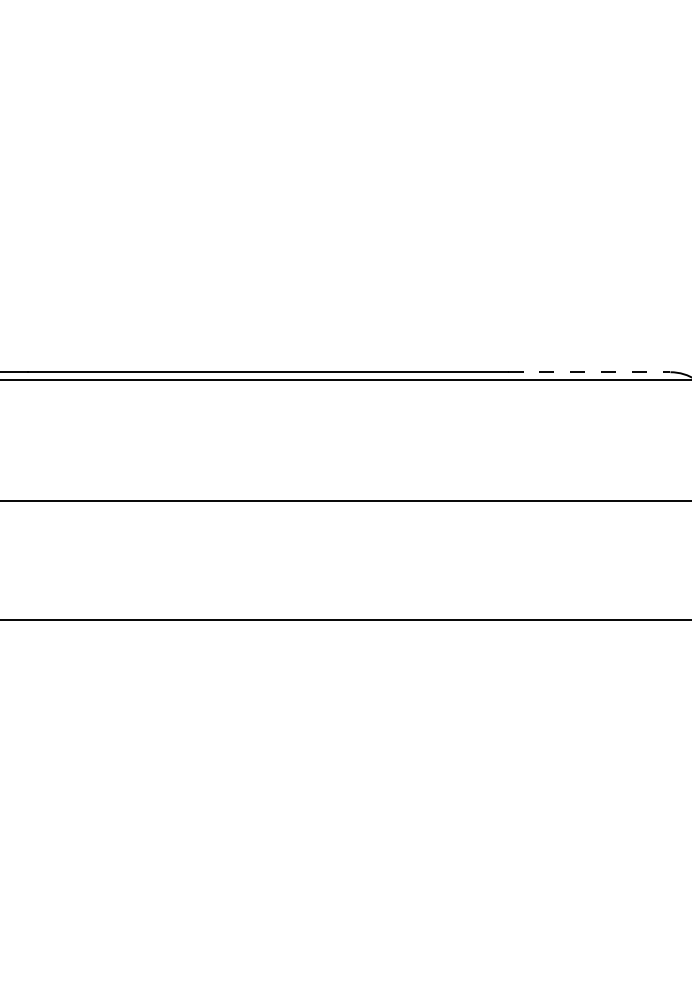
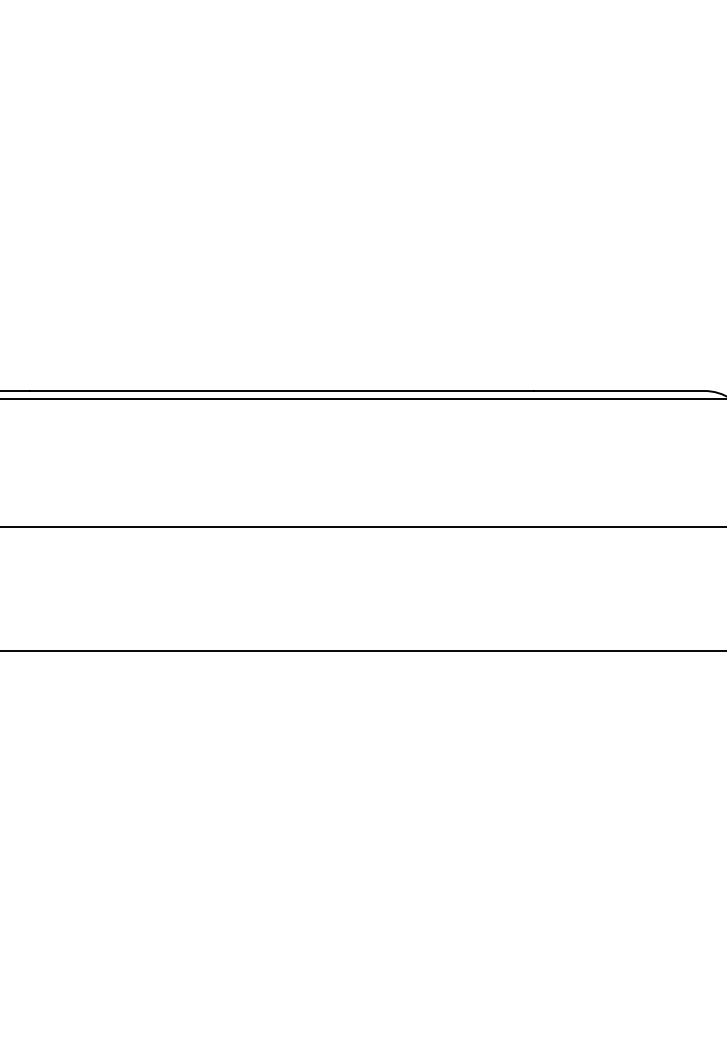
line: (589, 372) -> (619, 391), dashed -> solid

